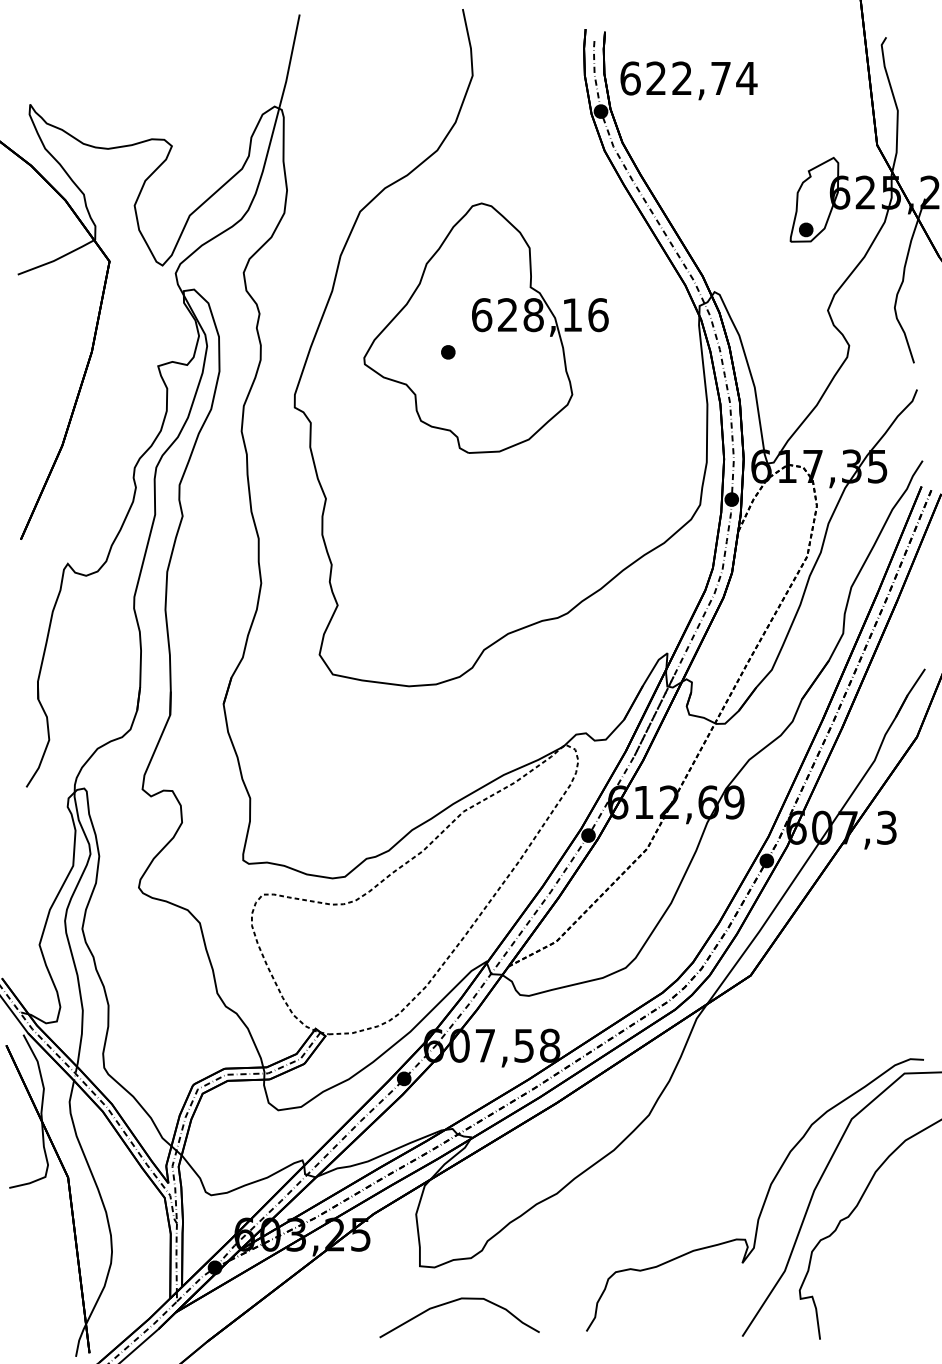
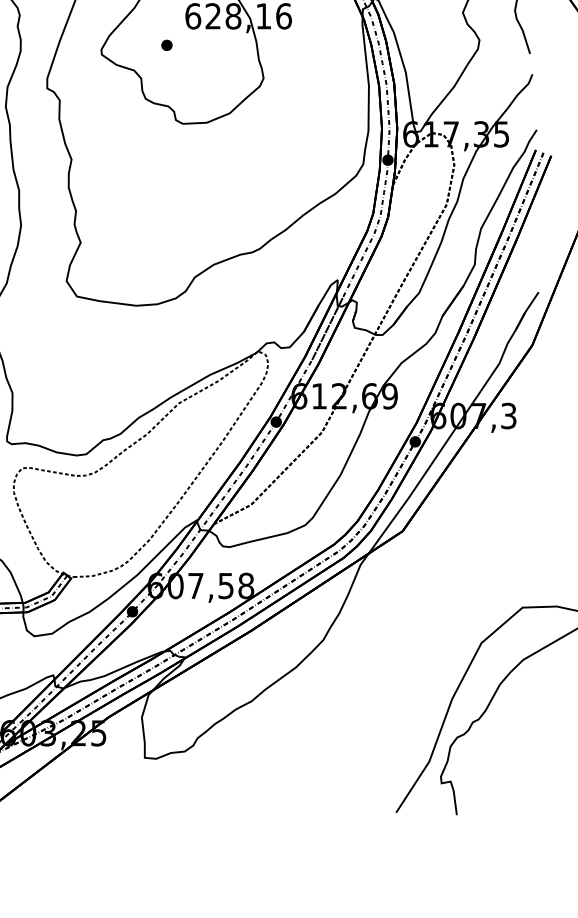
curve: (765, 1196) -> (414, 703), removed
curve: (456, 1301) -> (173, 785), removed

